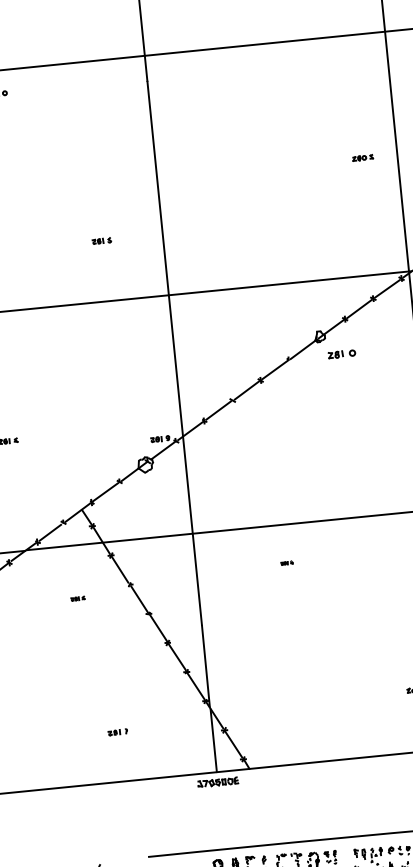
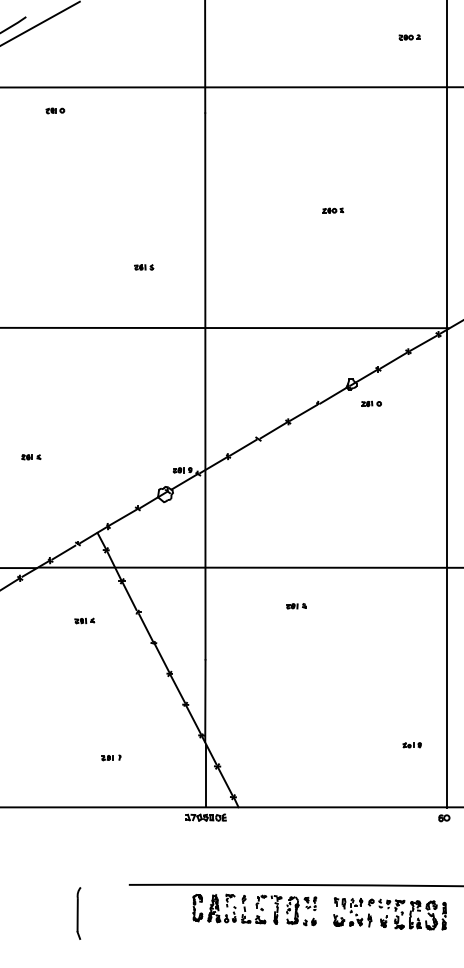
part: (363, 157) -> (333, 210), moved
part: (341, 353) -> (371, 403), size x0.71
part: (287, 563) -> (296, 606), size x1.67
part: (77, 598) -> (84, 620), size x1.43

